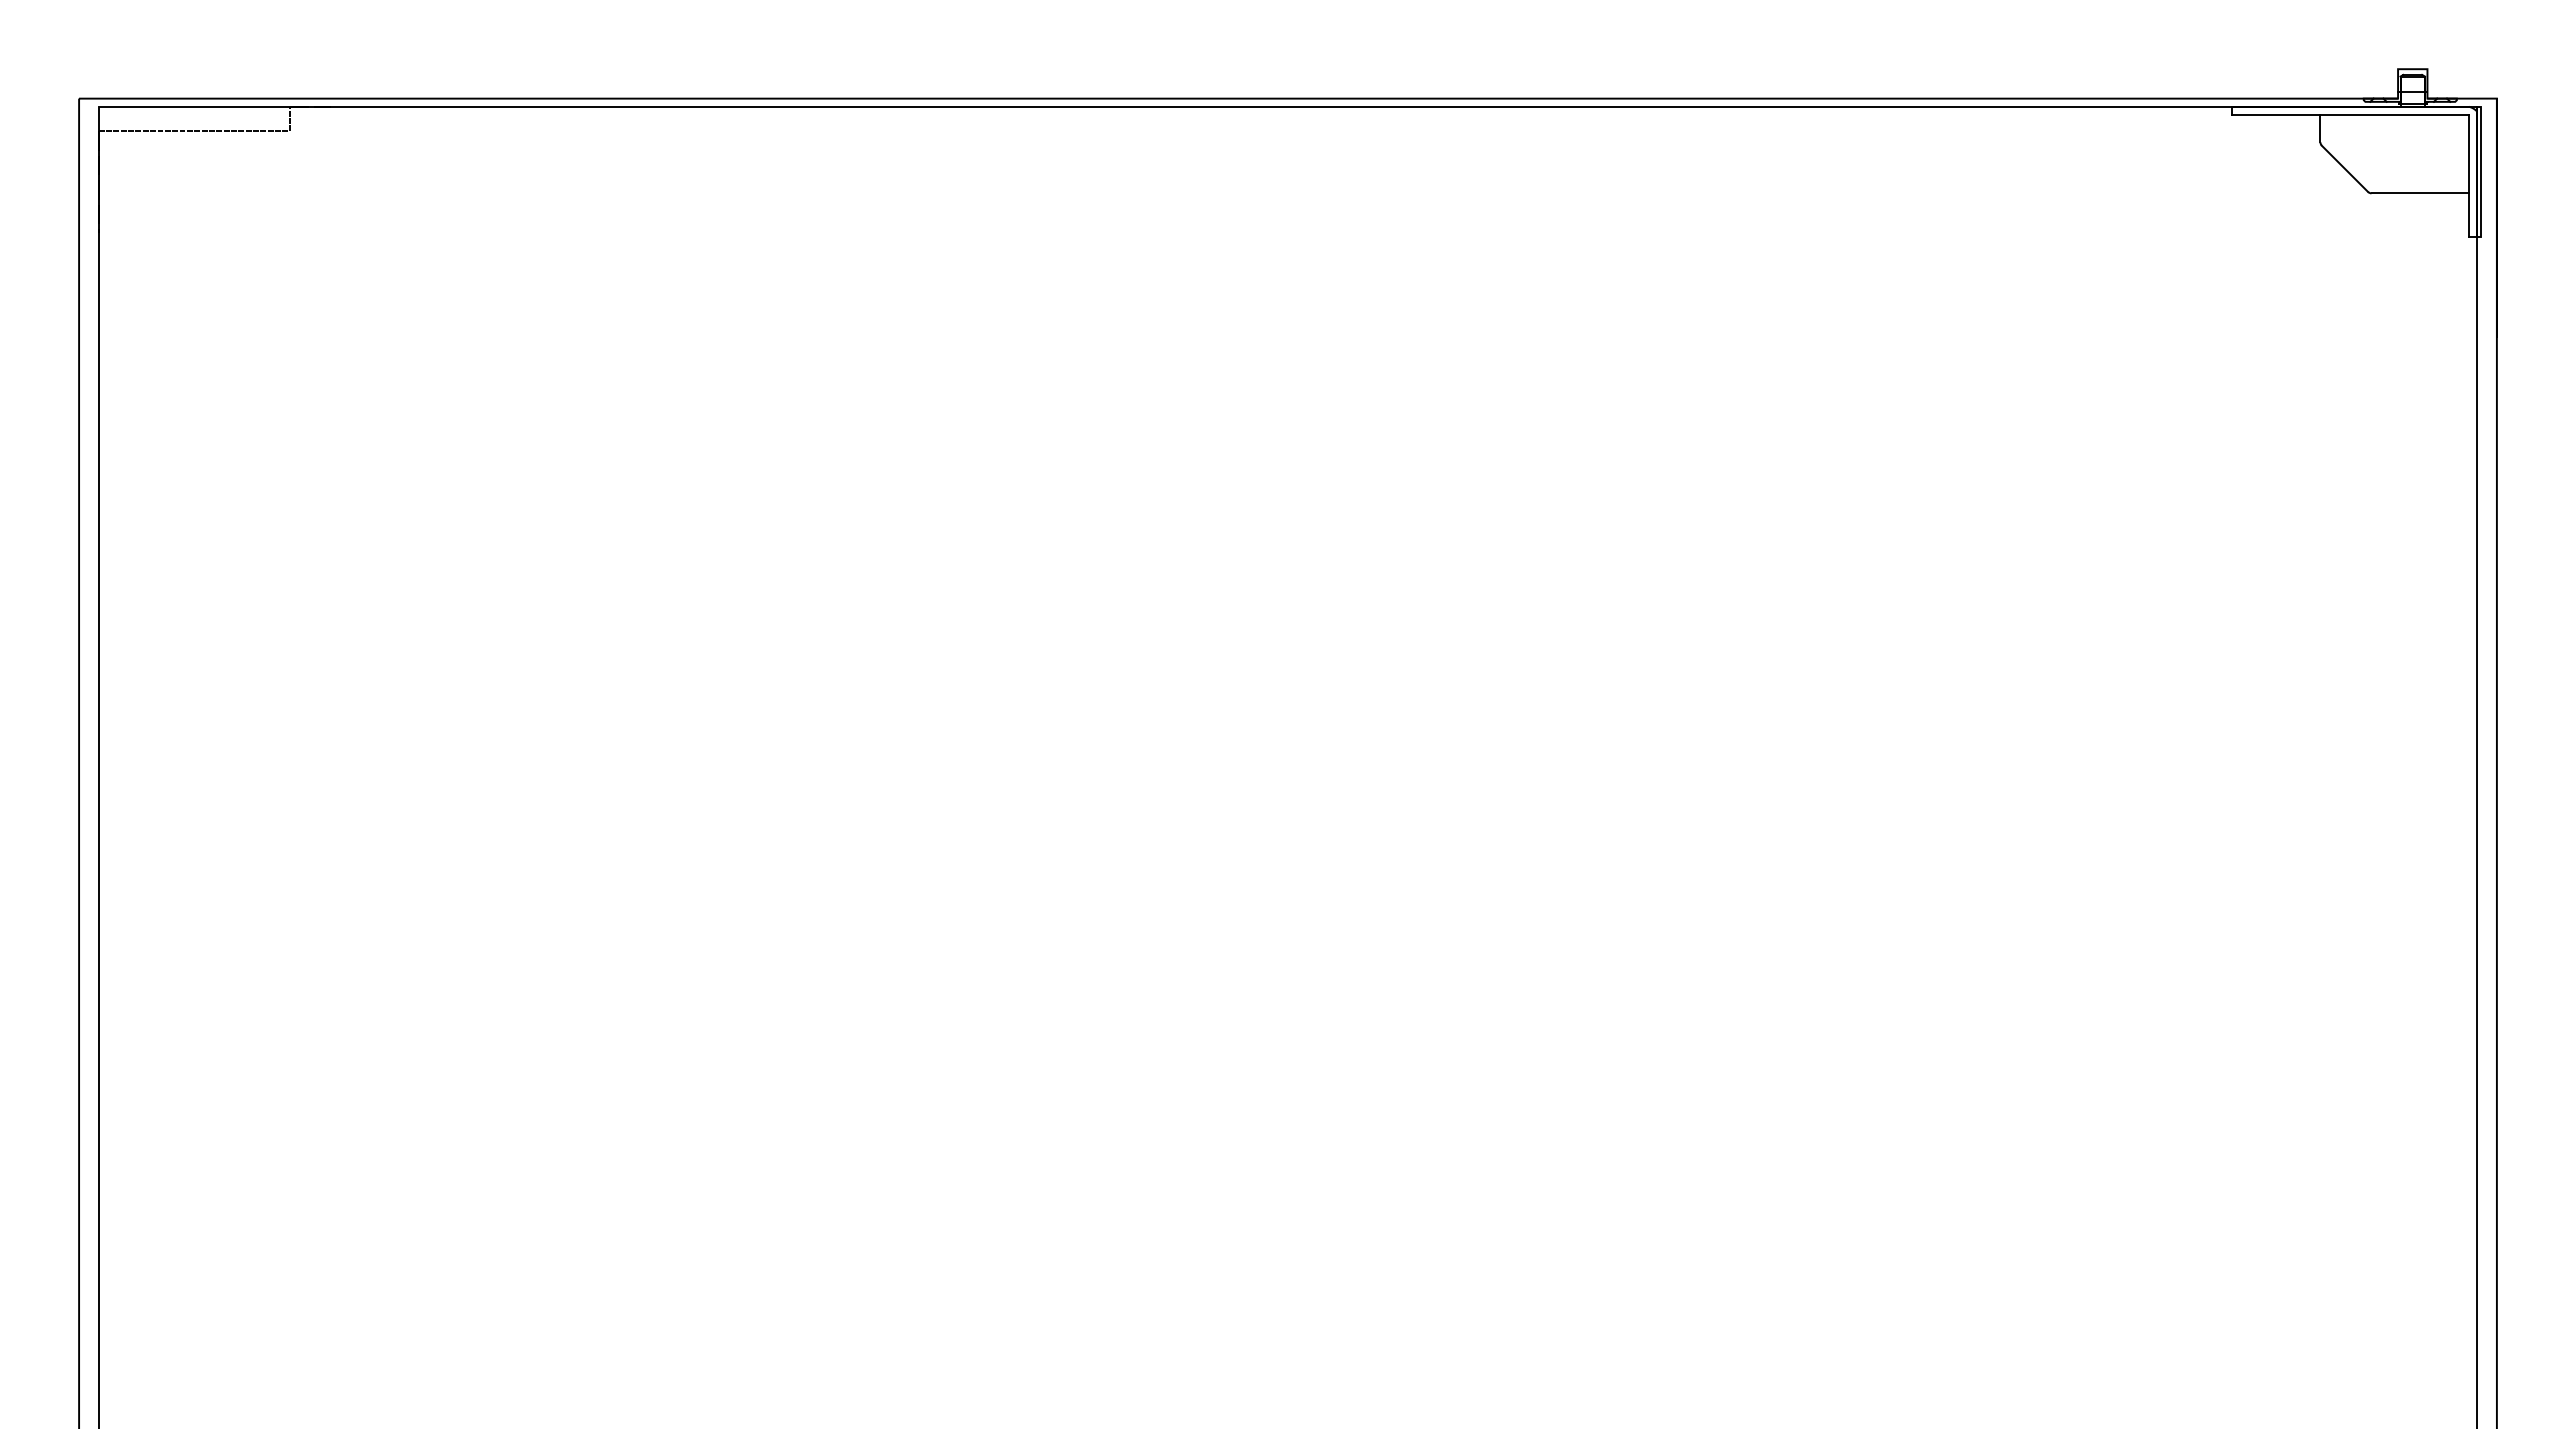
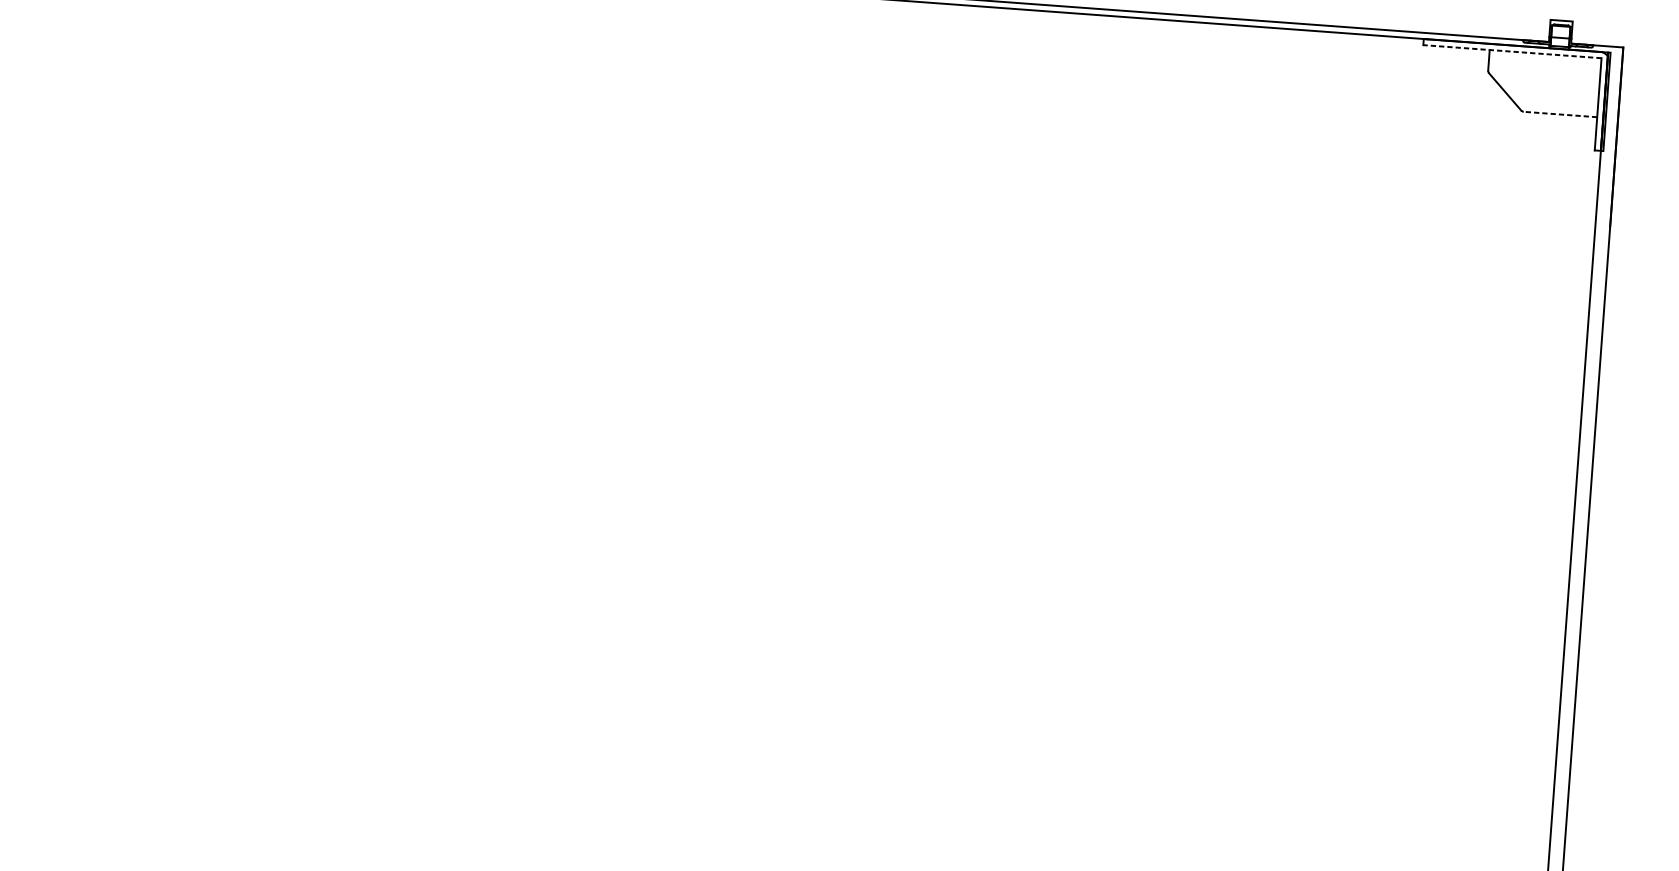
line: (2350, 114) -> (1512, 51), solid -> dashed
line: (2420, 193) -> (1560, 114), solid -> dashed

